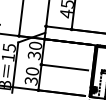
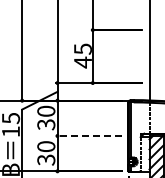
line: (64, 67) -> (89, 136), solid -> dashed

